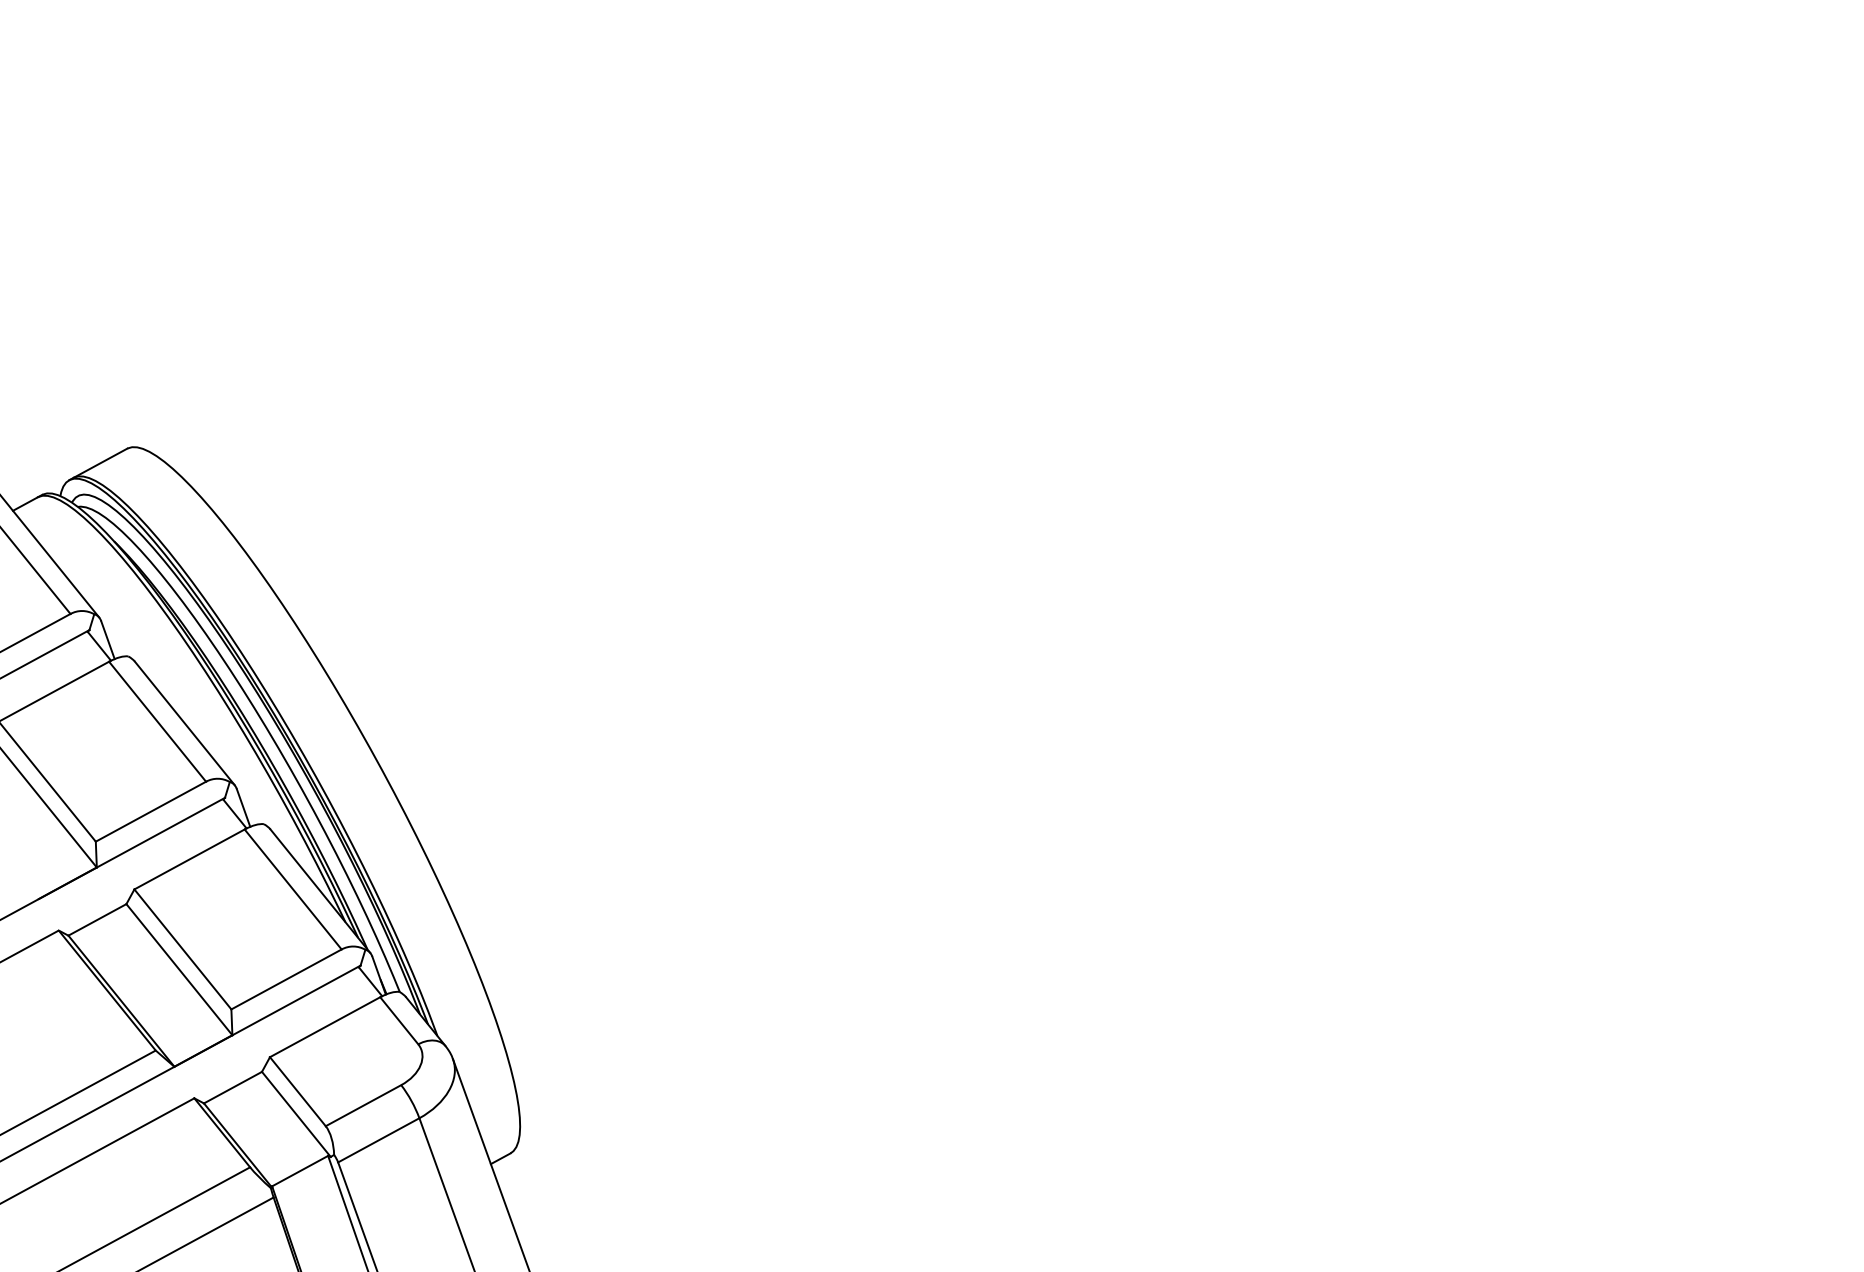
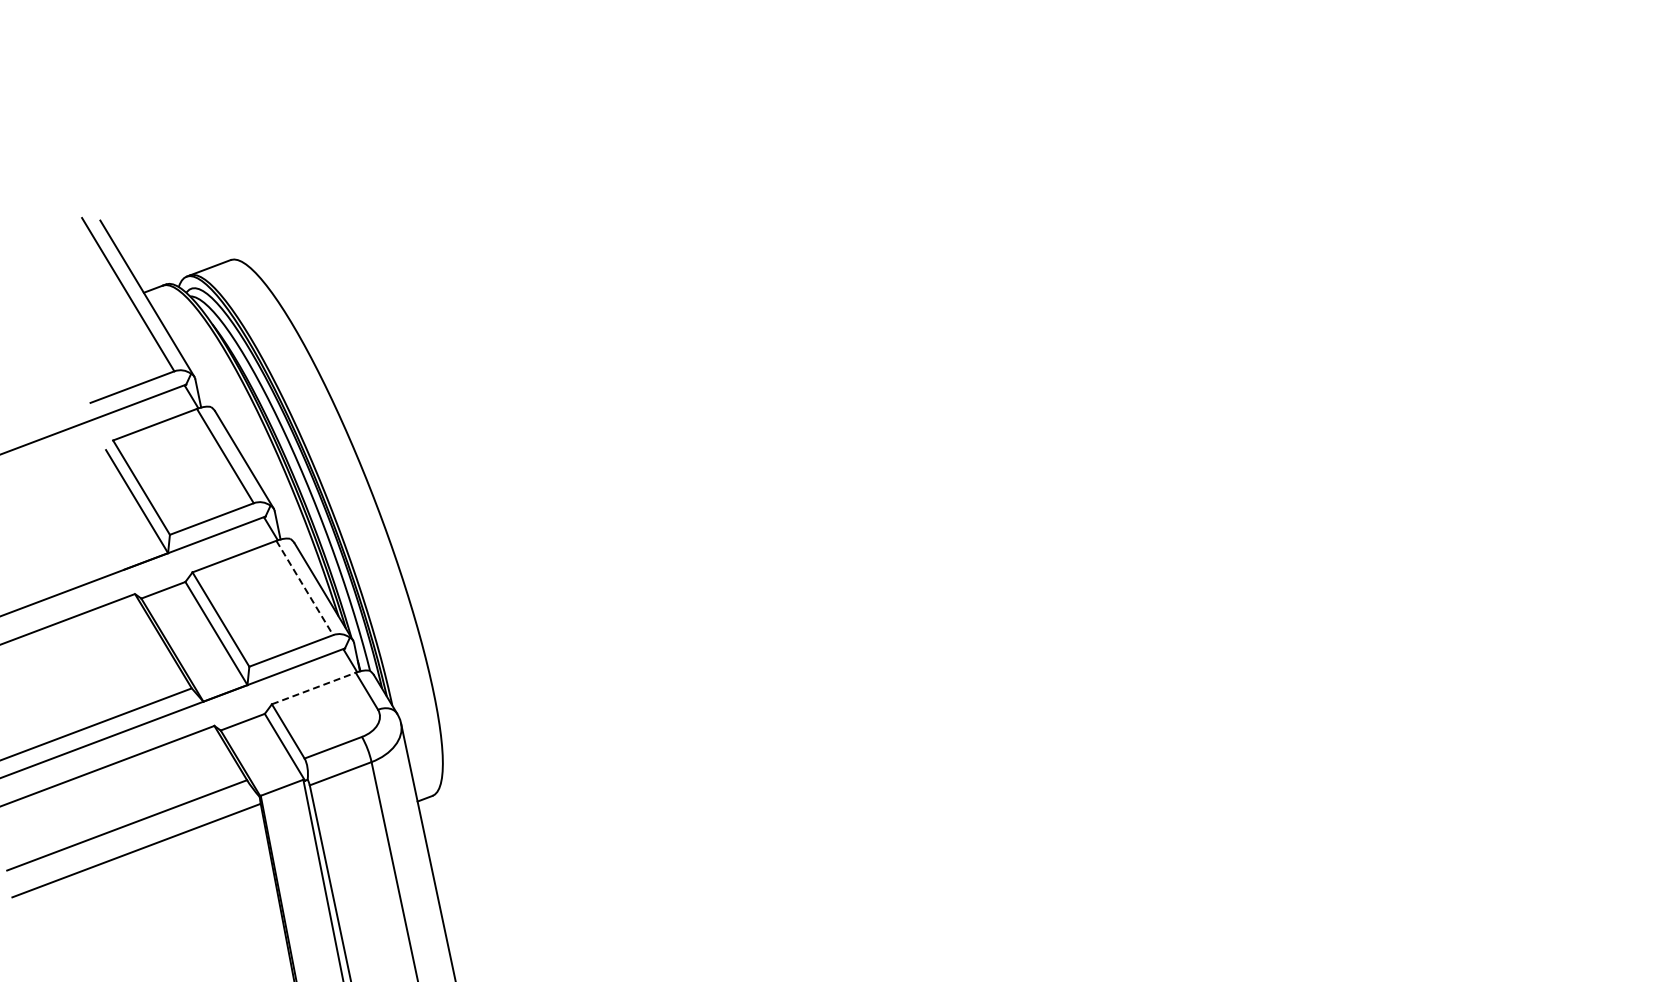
line: (294, 890) -> (305, 588), solid -> dashed
line: (324, 1027) -> (313, 688), solid -> dashed

